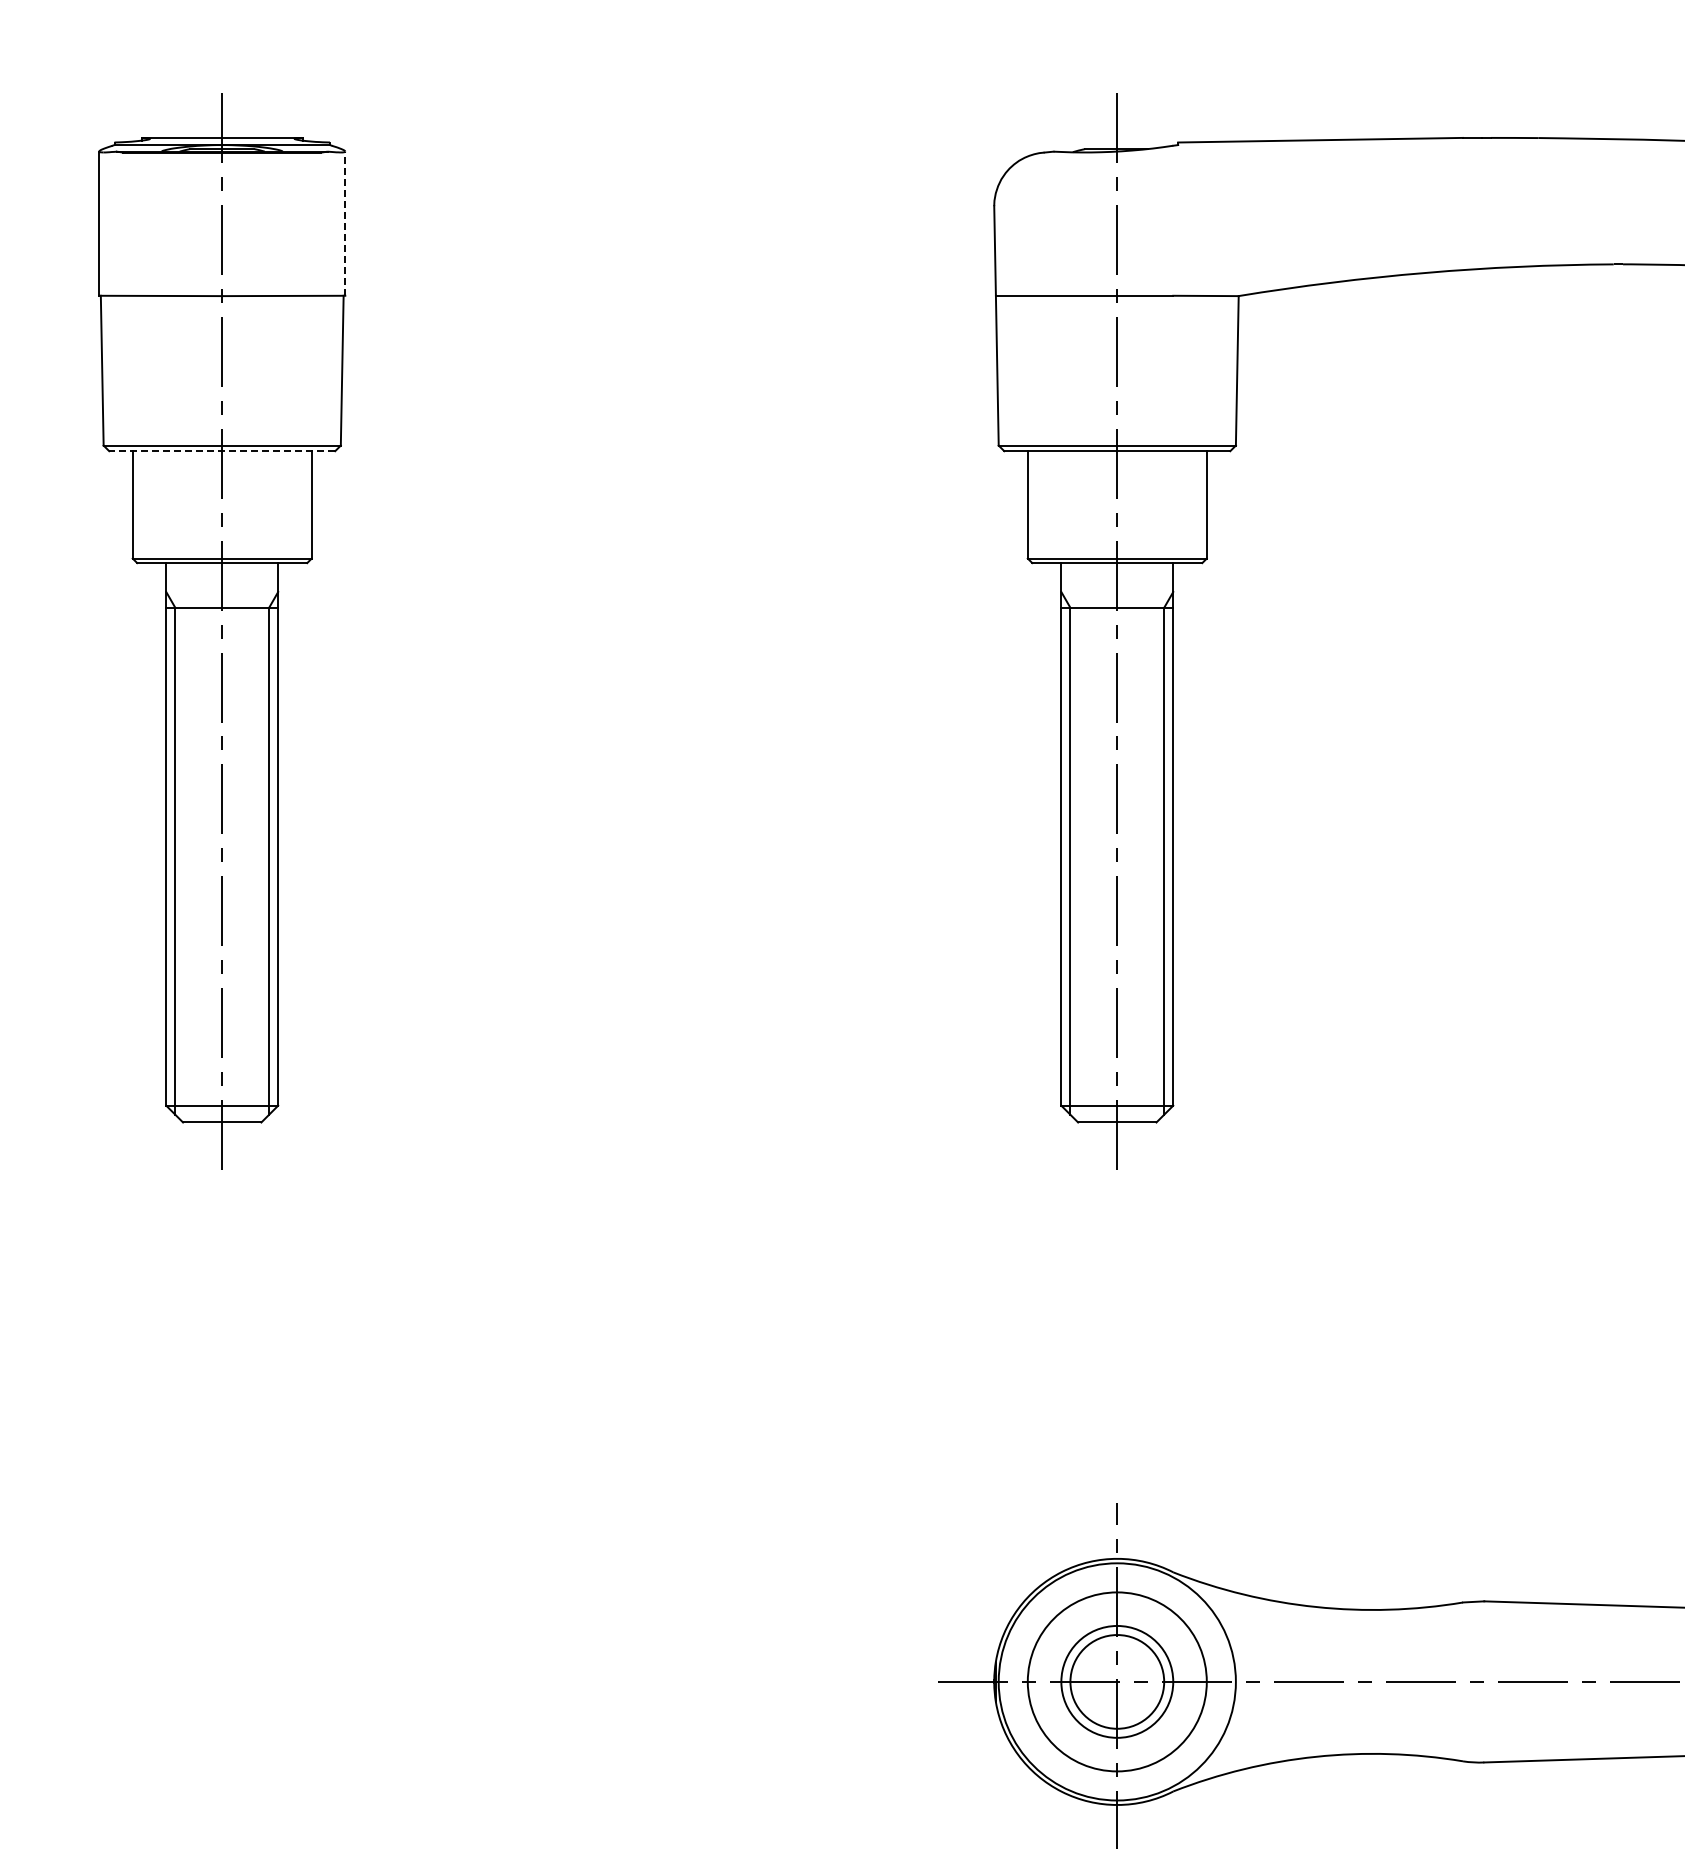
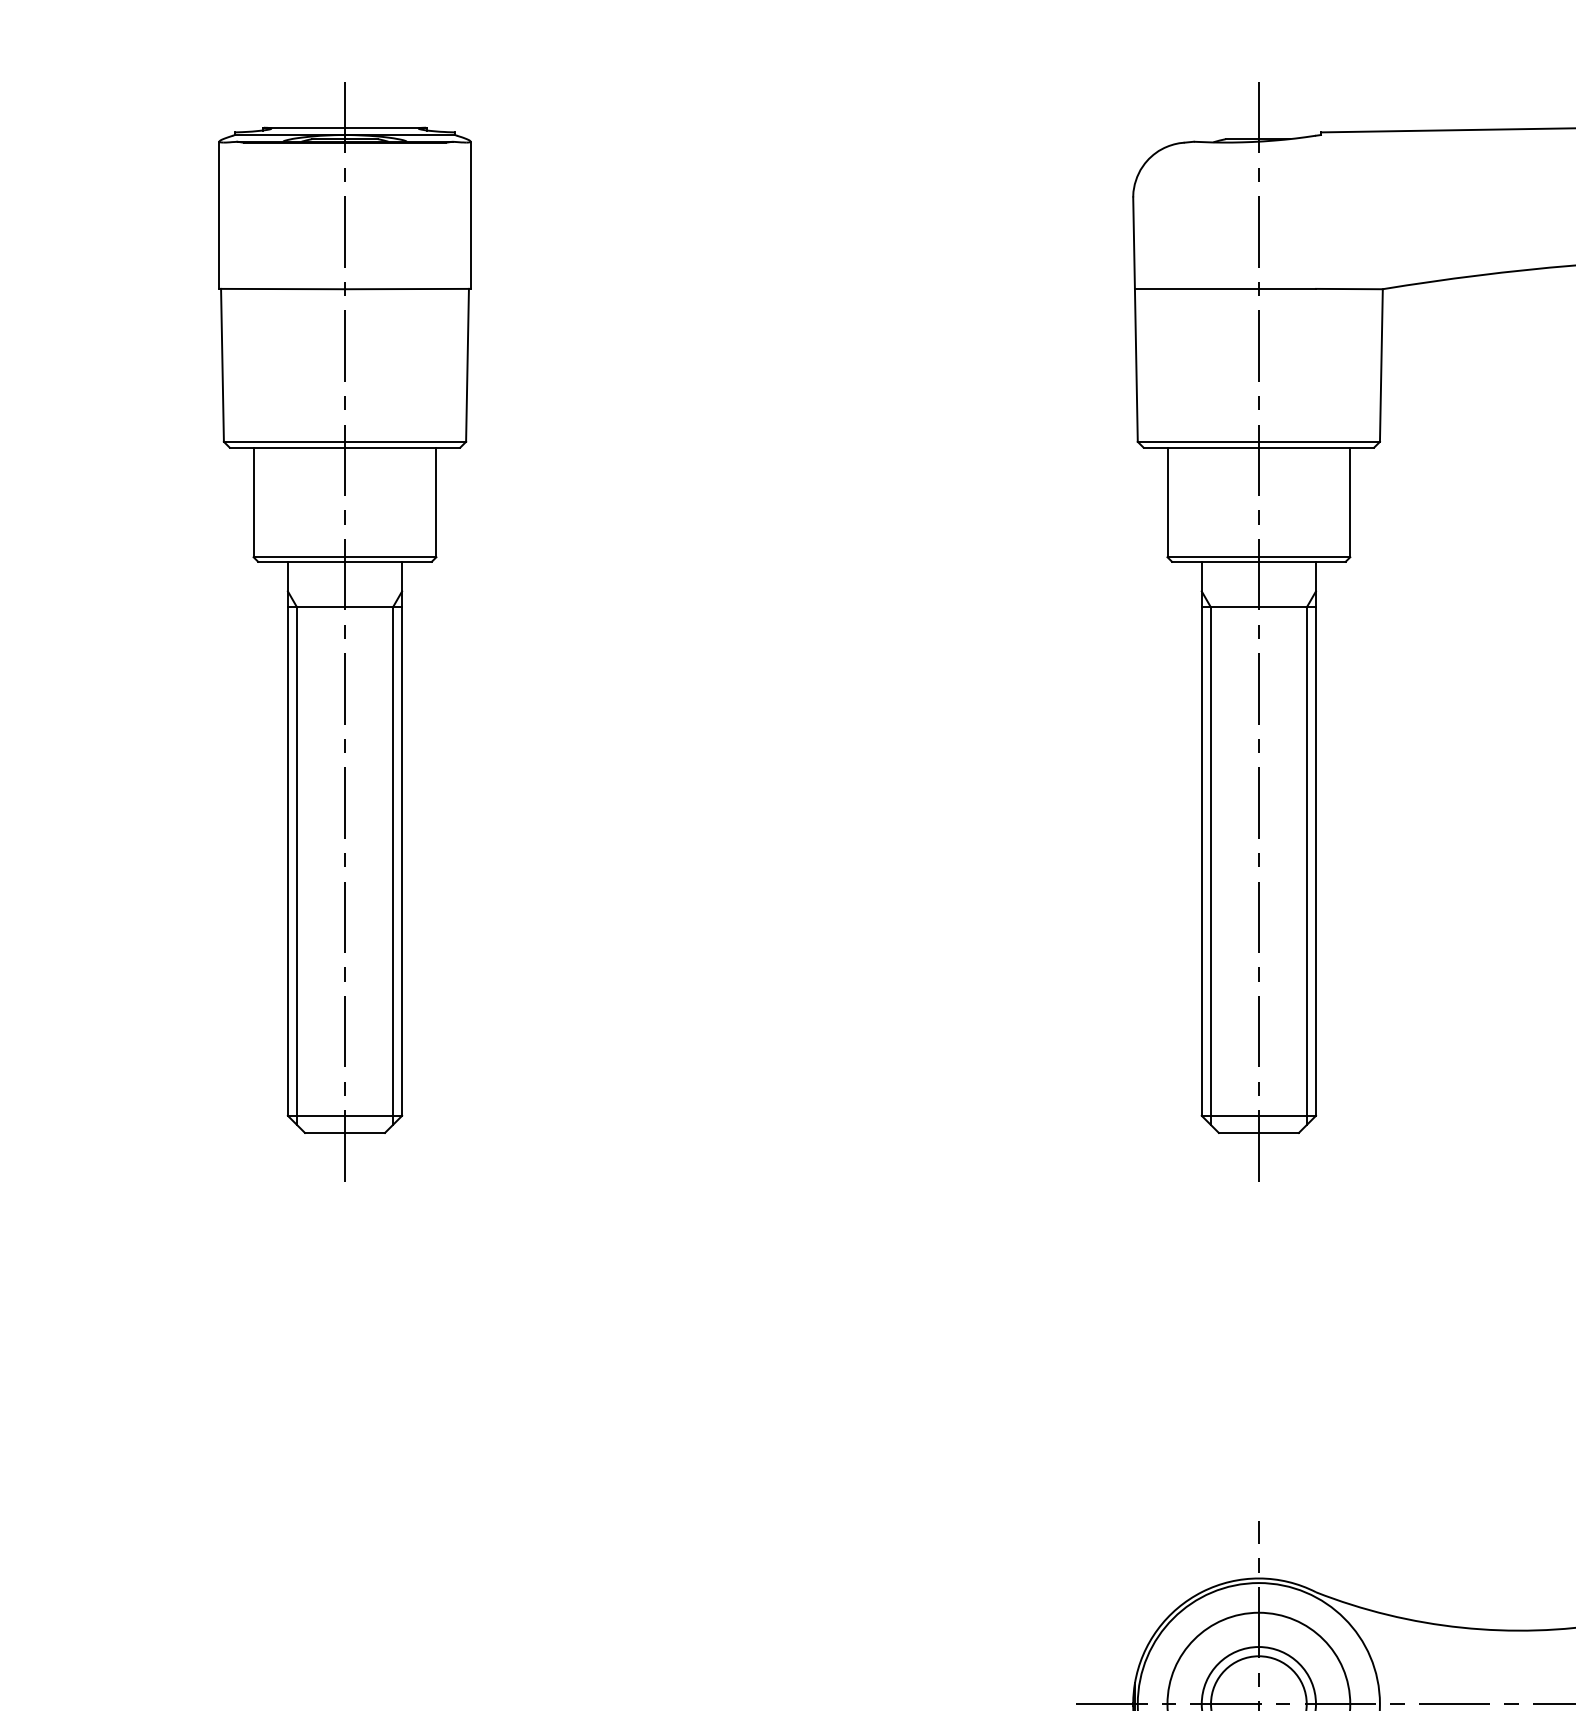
line: (345, 223) -> (470, 215), dashed -> solid
line: (221, 451) -> (344, 447), dashed -> solid

